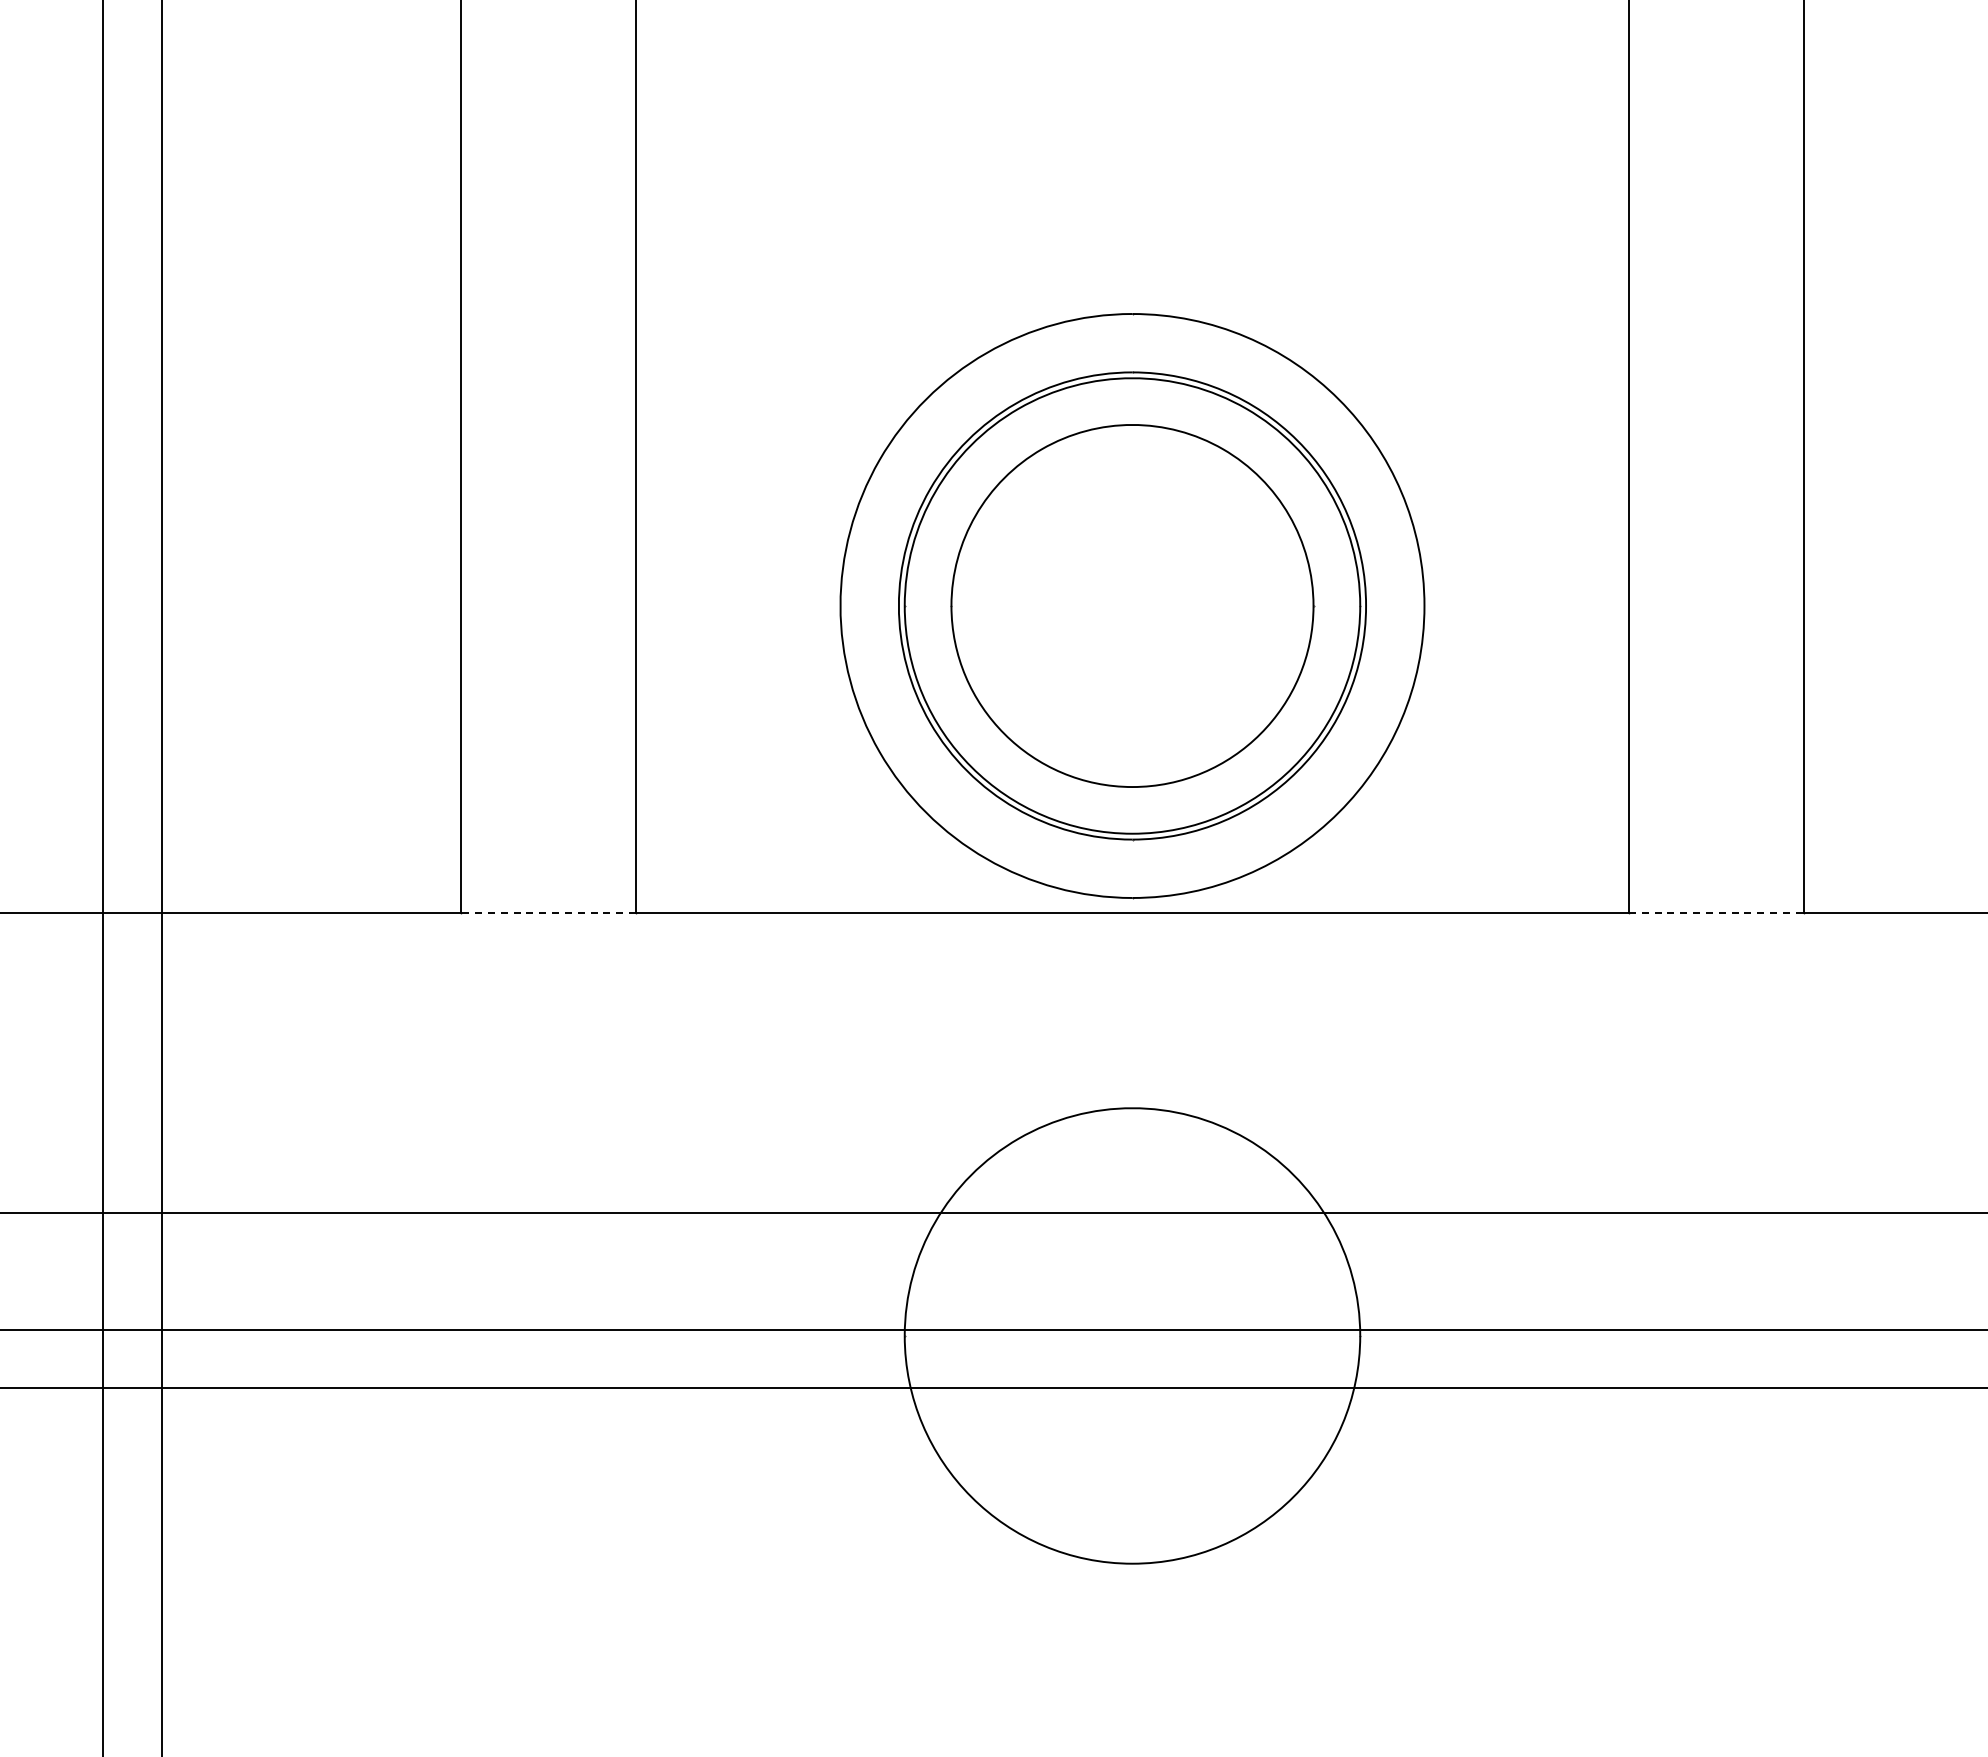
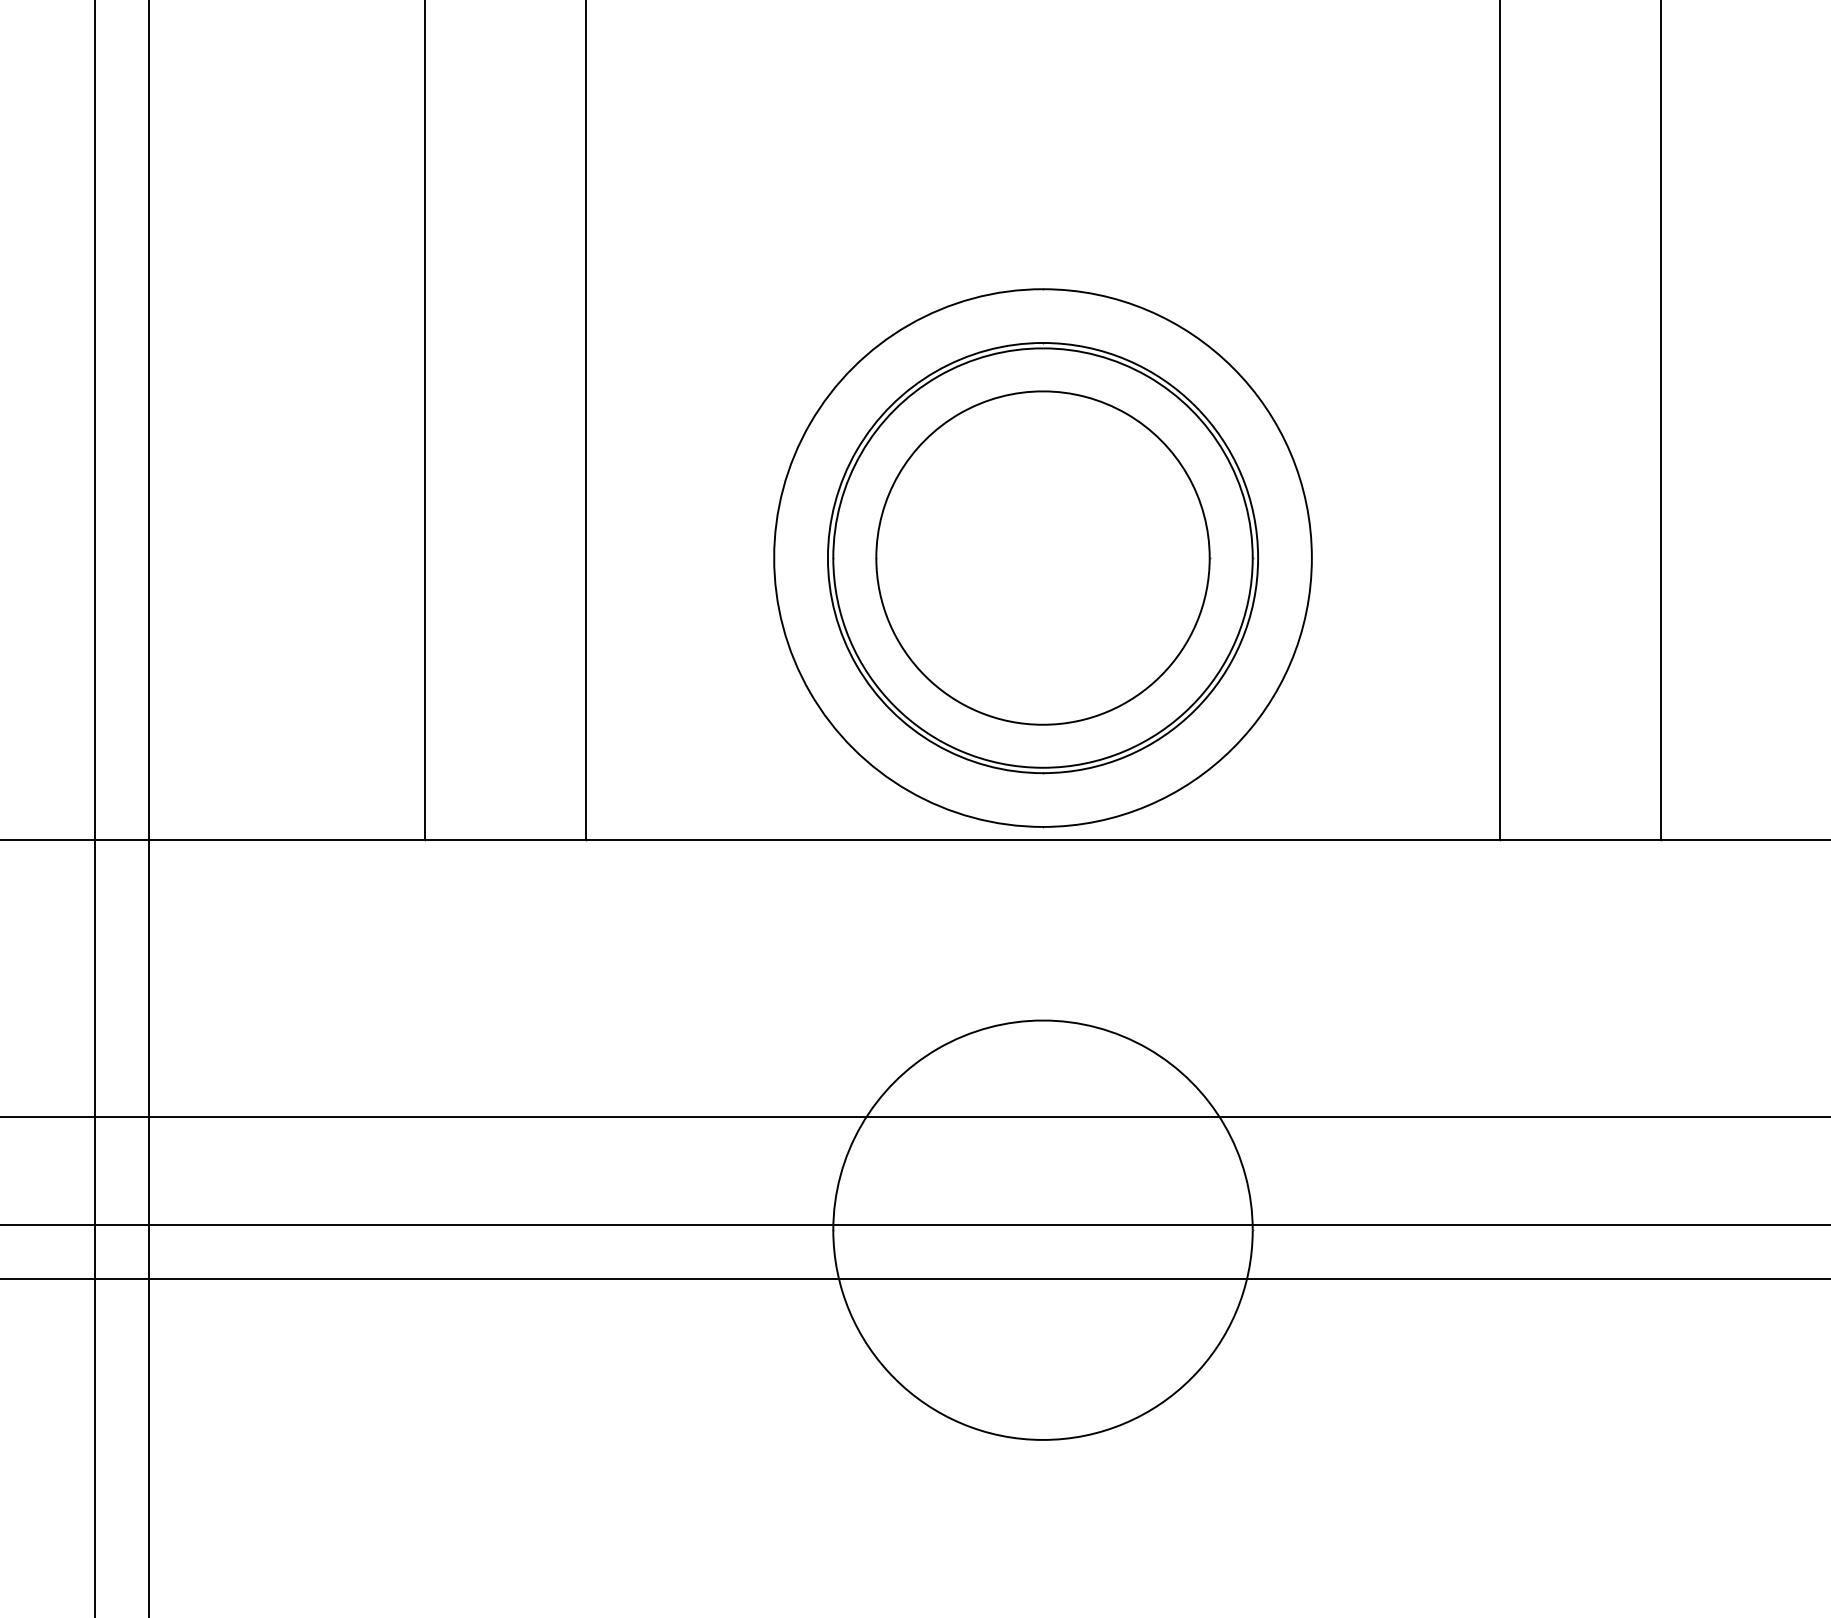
line: (548, 912) -> (505, 840), dashed -> solid
line: (1716, 912) -> (1580, 840), dashed -> solid

